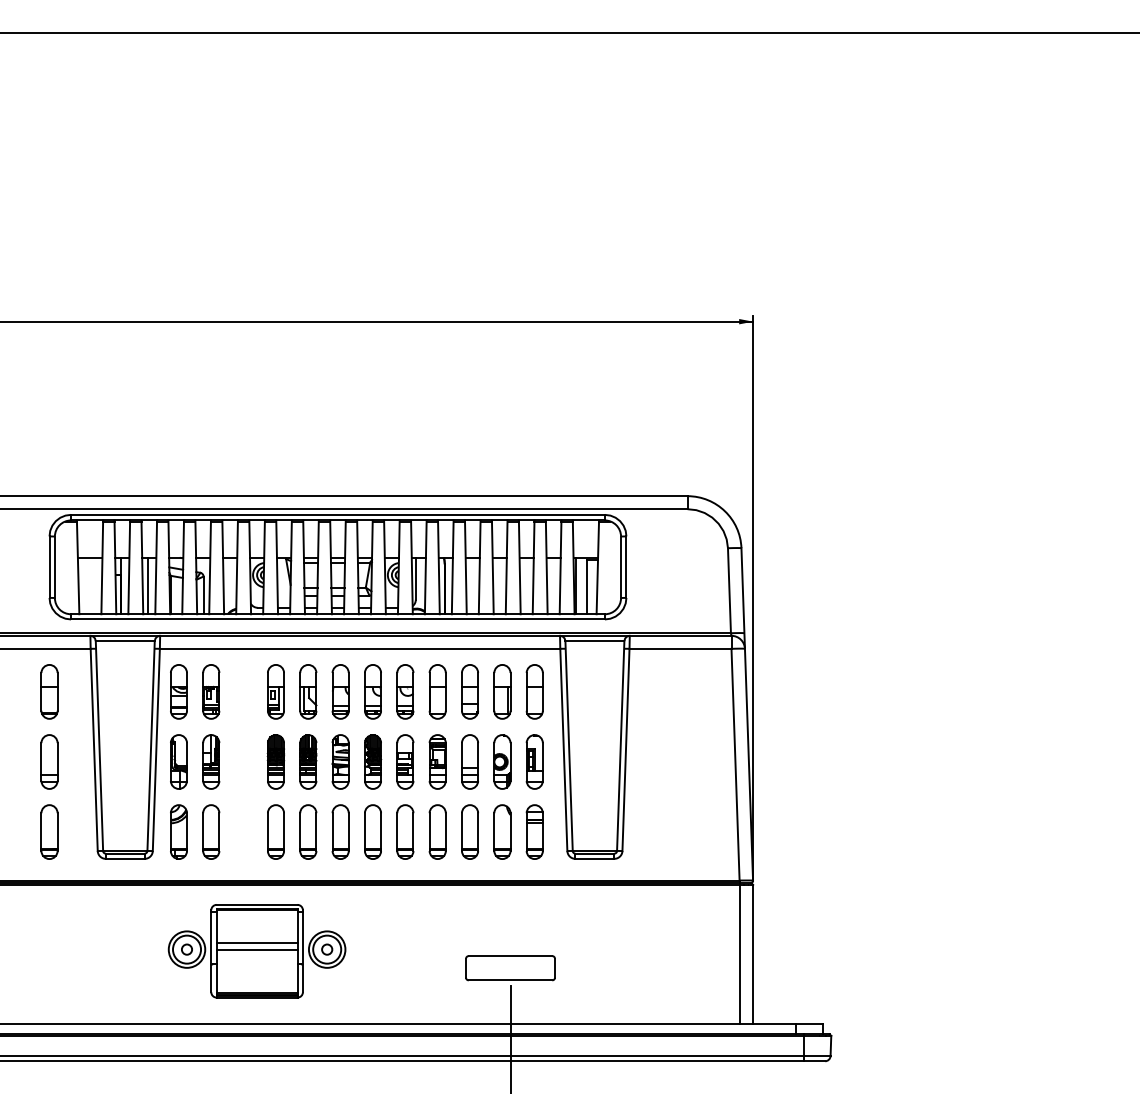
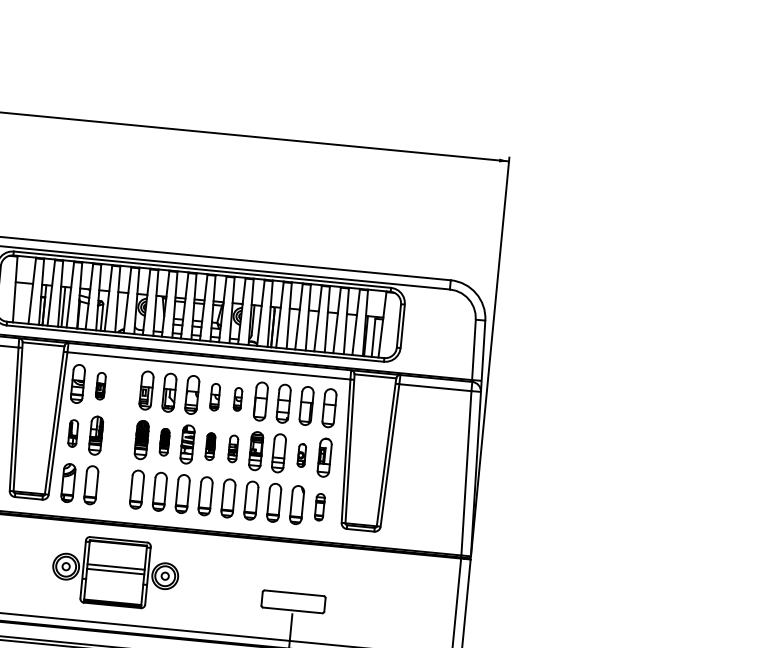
part: (211, 691) -> (101, 385), size x0.7
part: (372, 691) -> (214, 396), size x0.7
part: (405, 691) -> (238, 399), size x0.6
part: (178, 761) -> (72, 433), size x0.7
part: (308, 761) -> (164, 442), size x0.7
part: (373, 761) -> (210, 446), size x0.7
part: (405, 761) -> (233, 448), size x0.7
part: (502, 761) -> (301, 455), size x0.6
part: (534, 831) -> (319, 506), size x0.7

